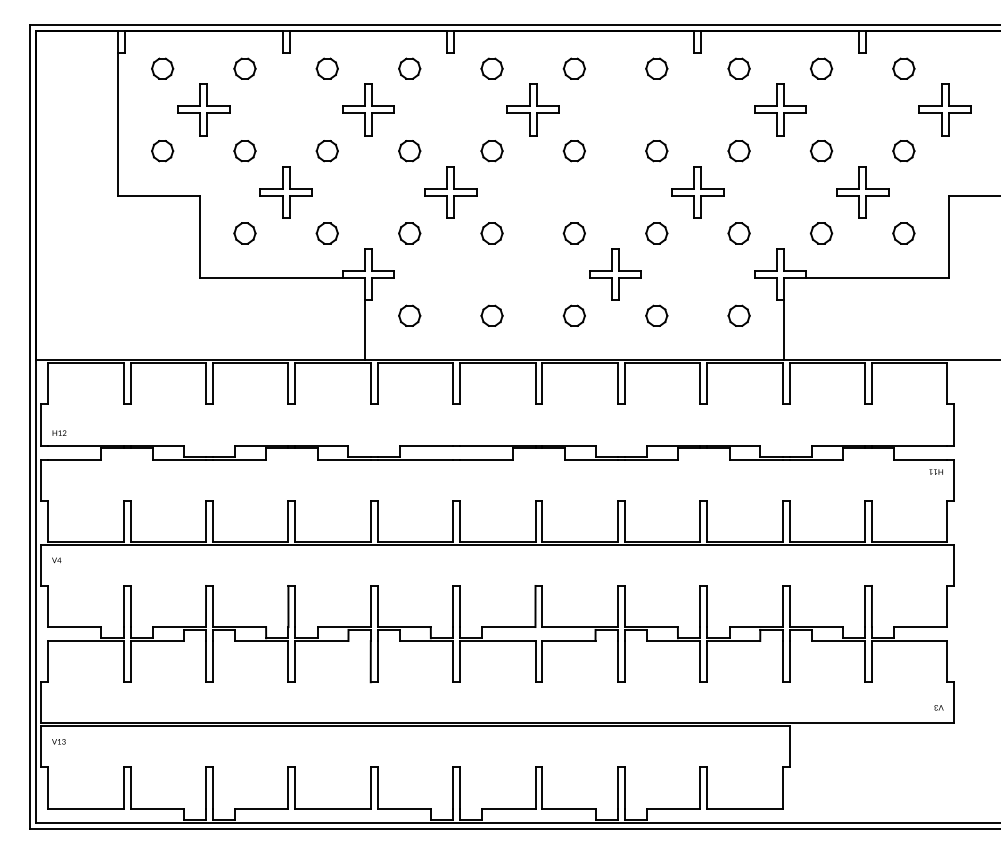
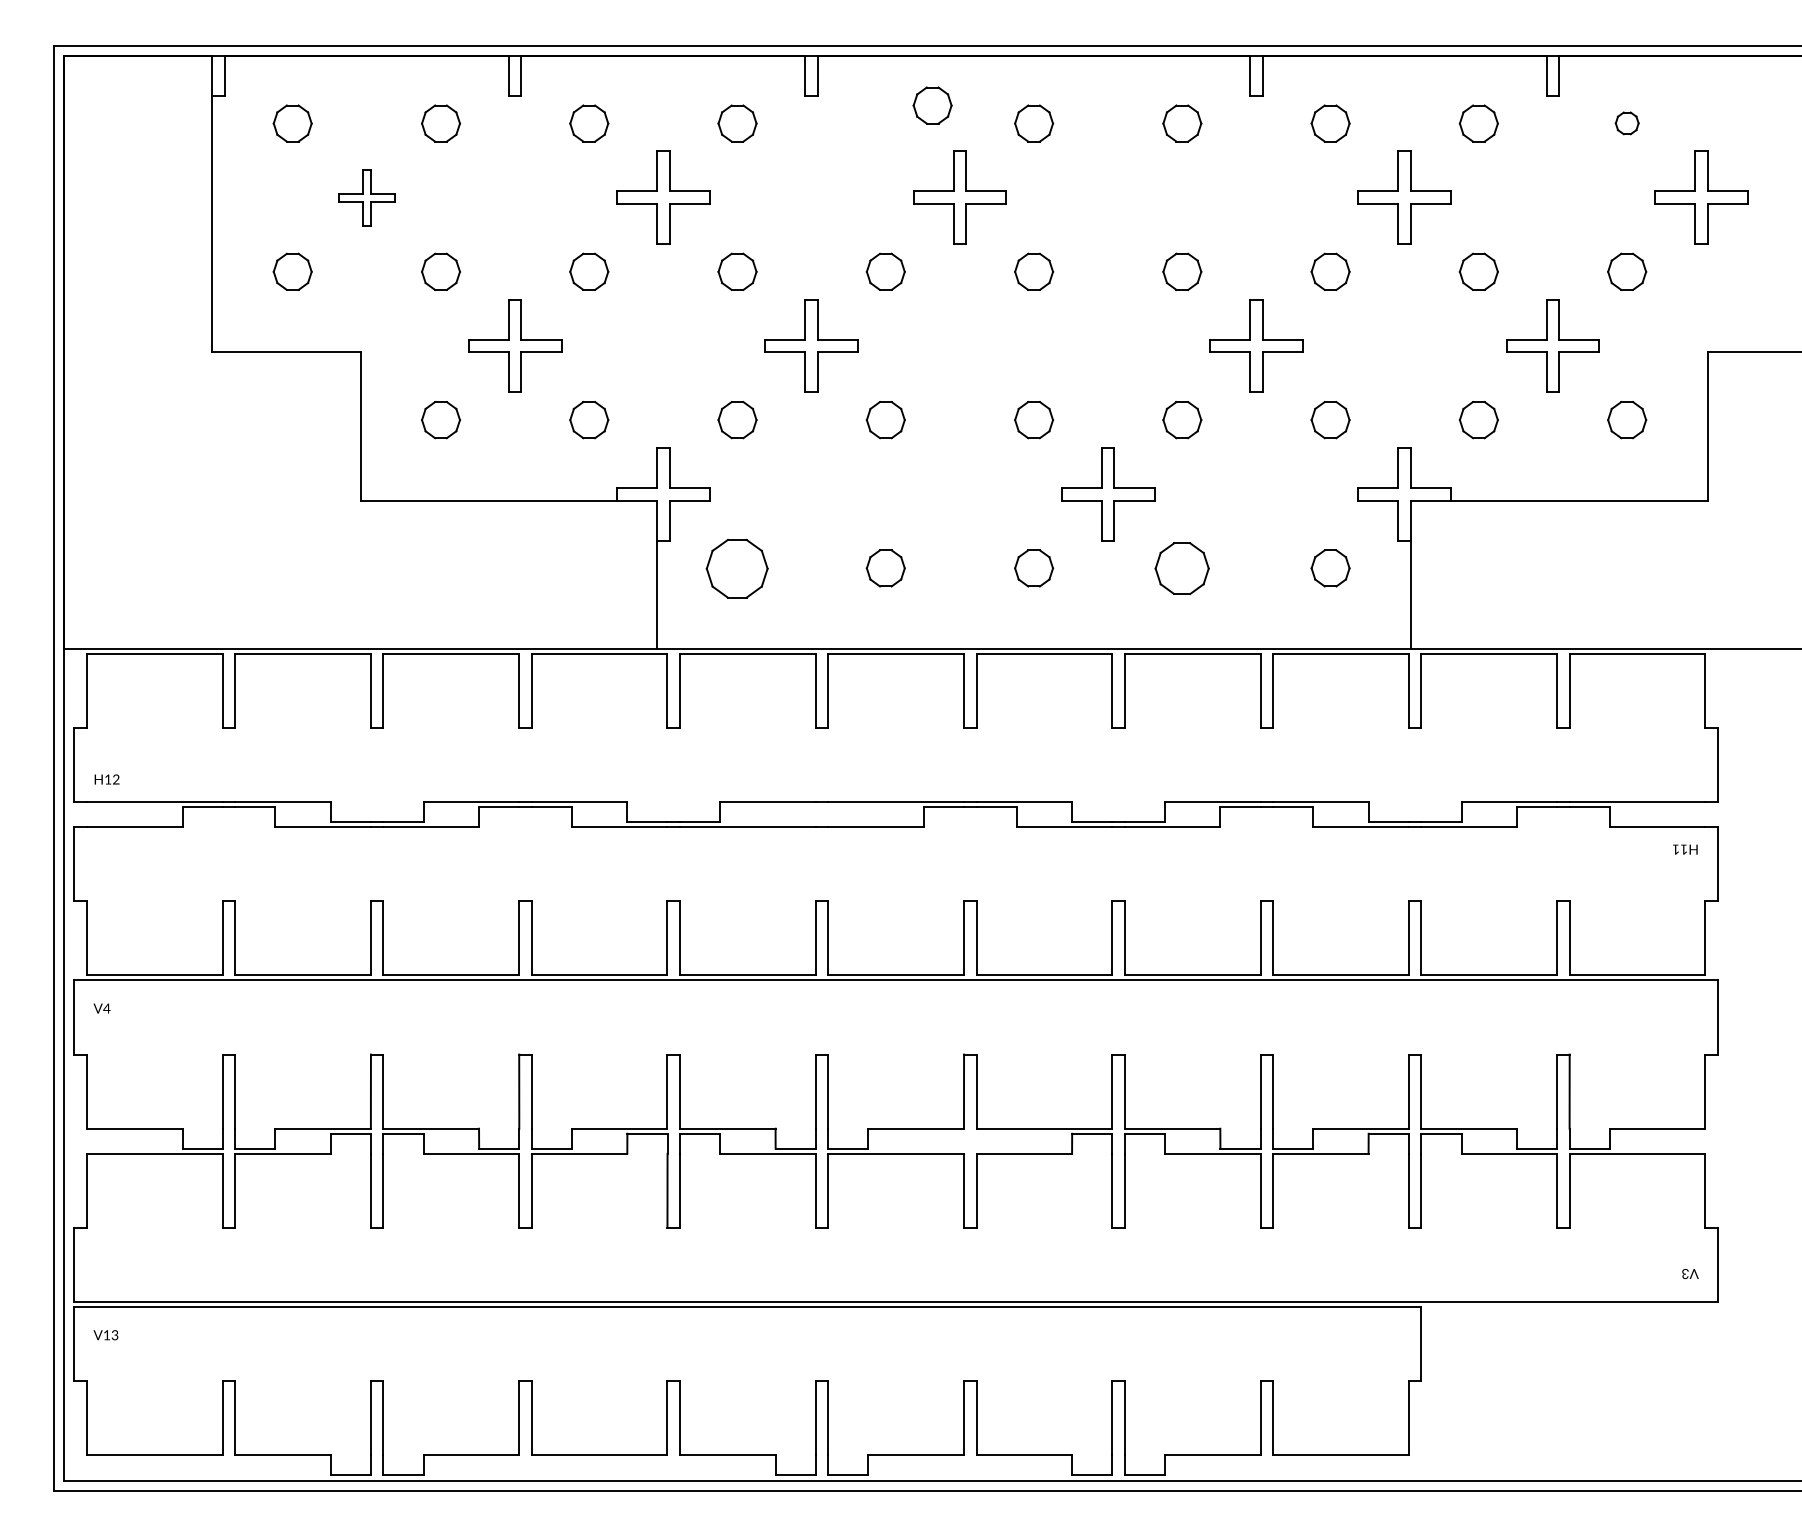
part: (491, 68) -> (931, 105), moved
part: (903, 68) -> (1626, 123), size x0.6
part: (203, 109) -> (366, 196), size x0.6
part: (409, 315) -> (737, 567), size x1.6
part: (656, 315) -> (1181, 567), size x1.4

